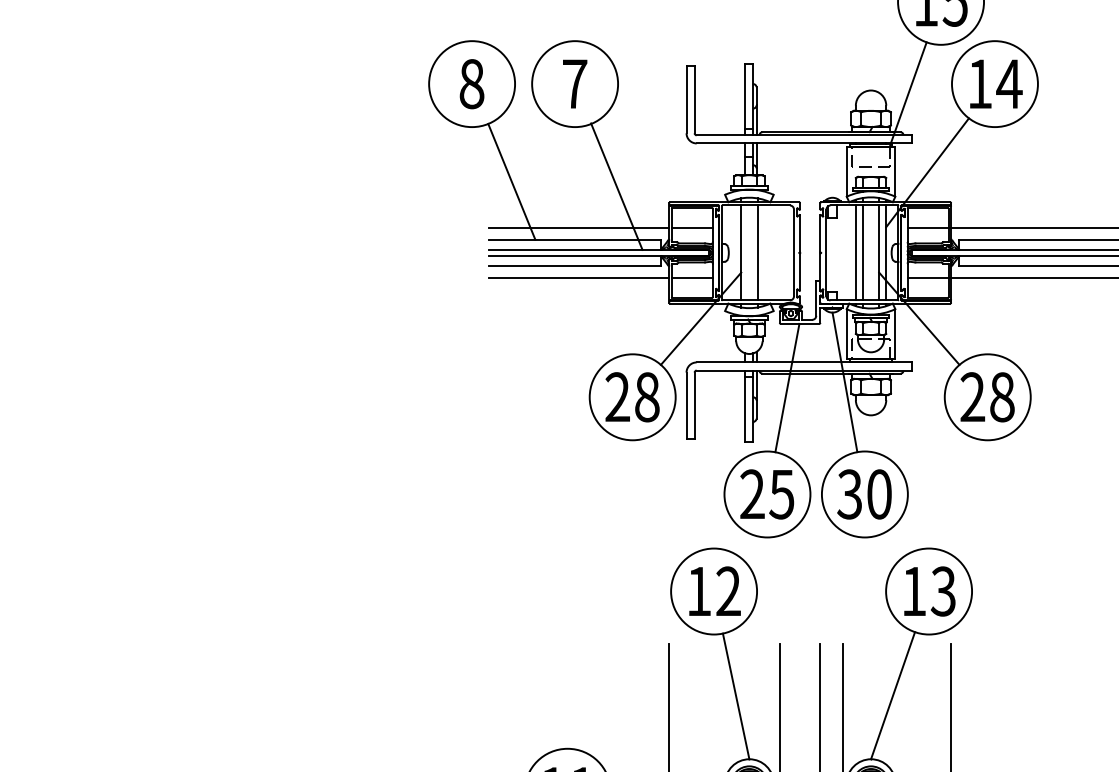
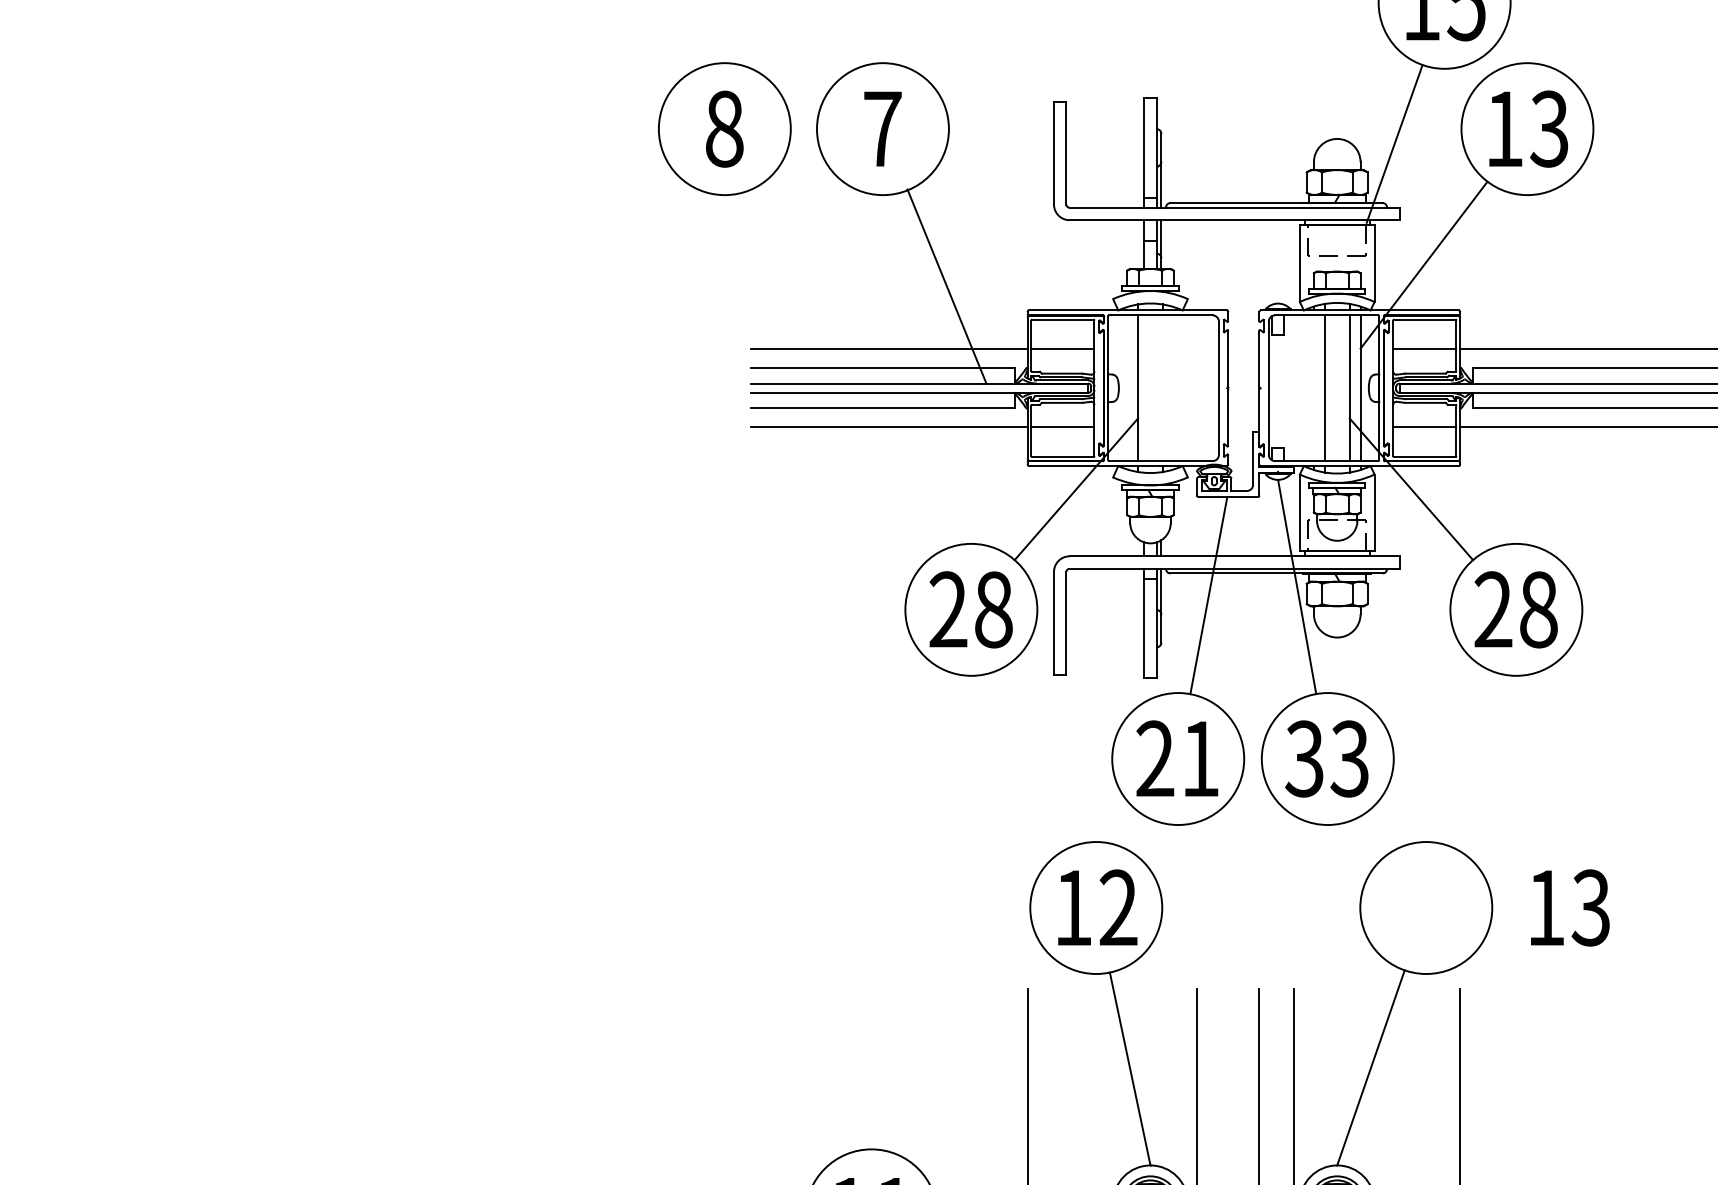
text: (1009, 84) -> (1549, 129), 14 -> 13
line: (511, 181) -> (785, 278), removed
line: (757, 252) -> (1162, 387), removed
line: (855, 252) -> (1313, 387), removed
text: (781, 494) -> (1199, 759), 25 -> 21
text: (878, 494) -> (1348, 759), 30 -> 33
text: (929, 591) -> (1569, 907), moved

